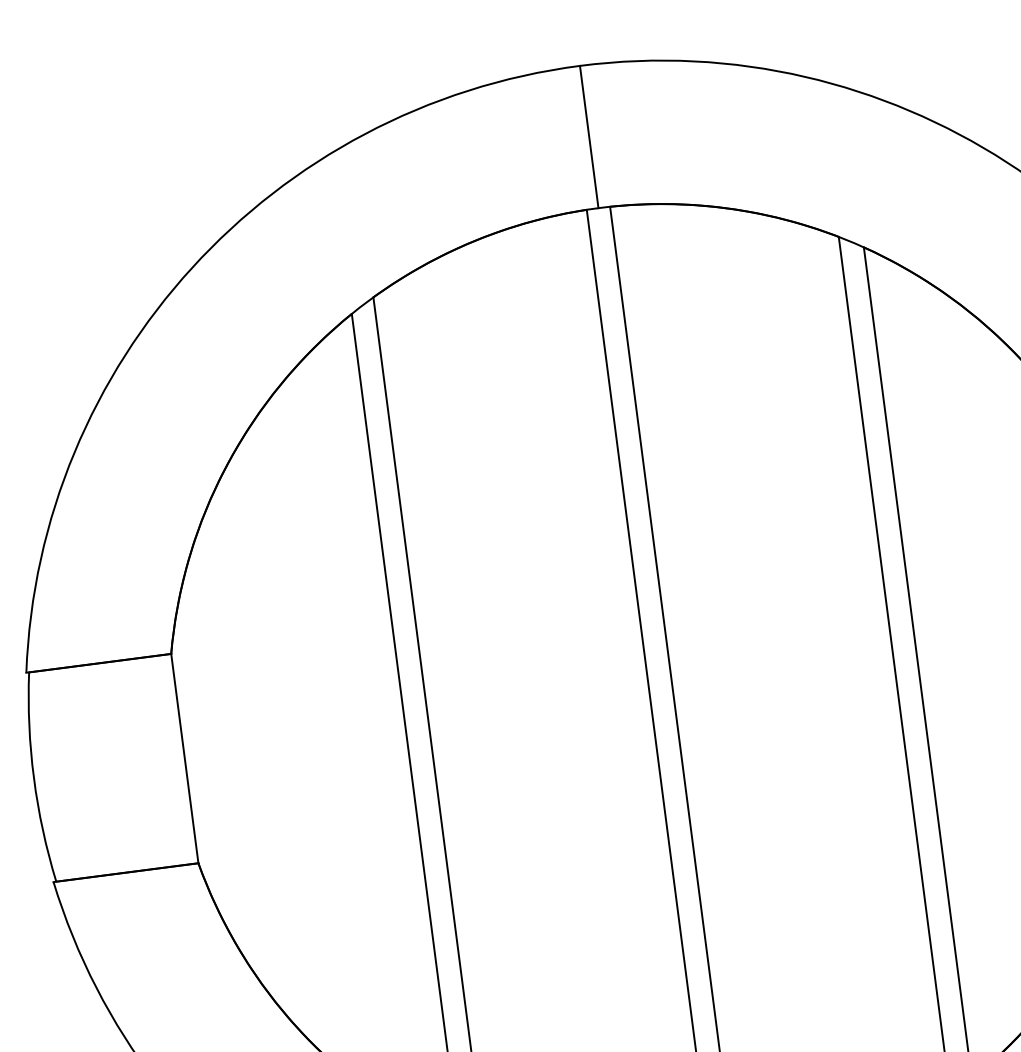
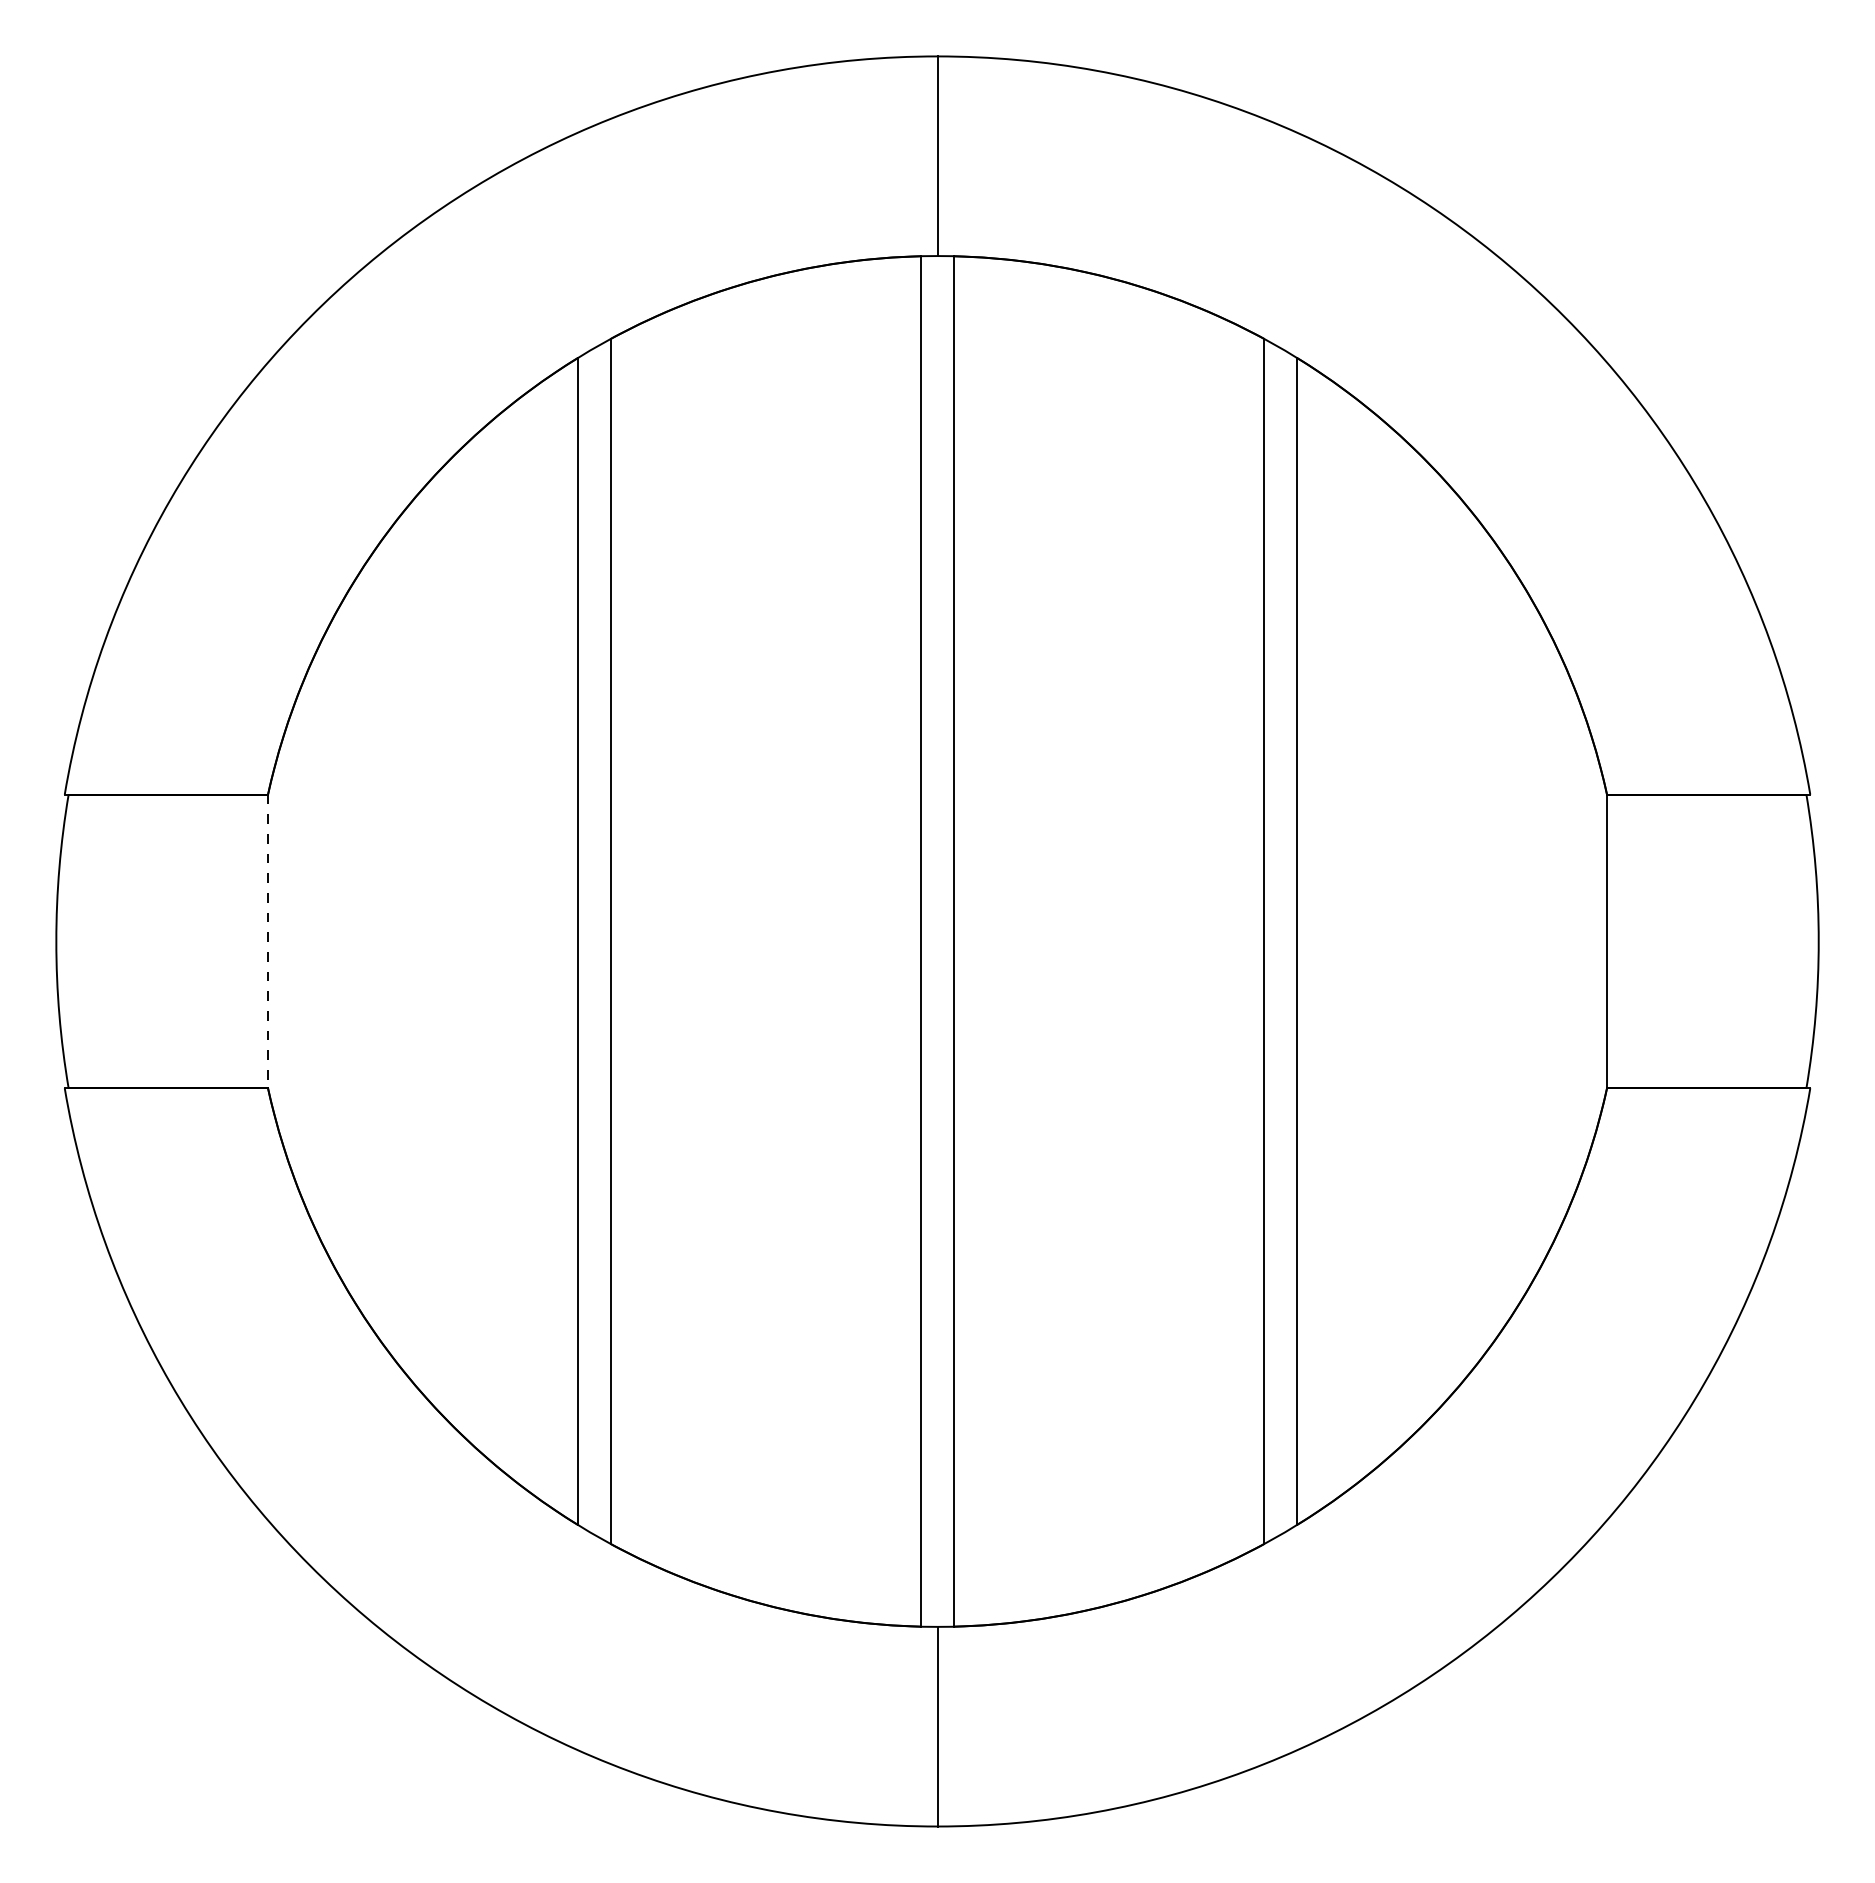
line: (185, 758) -> (268, 941), solid -> dashed

